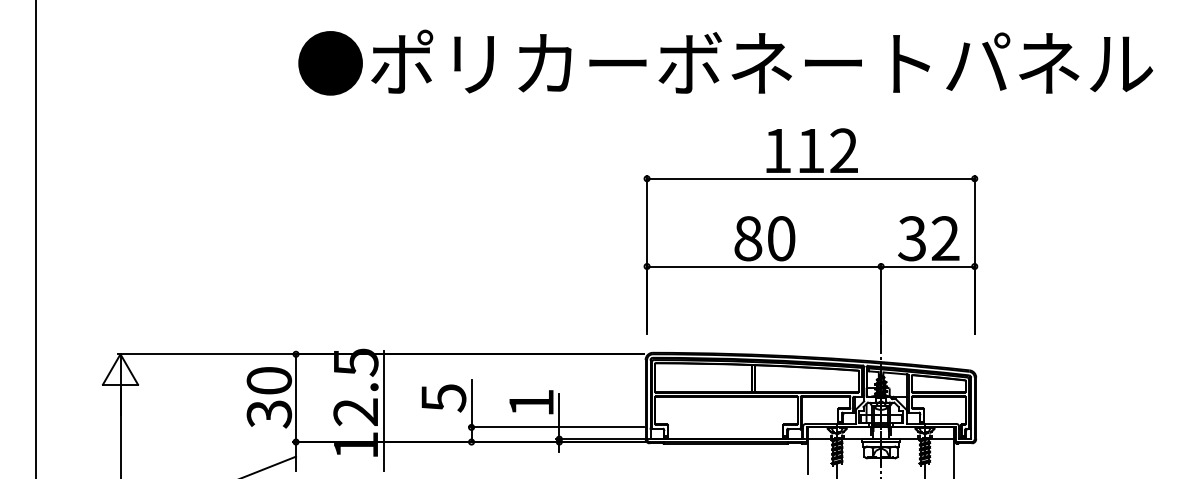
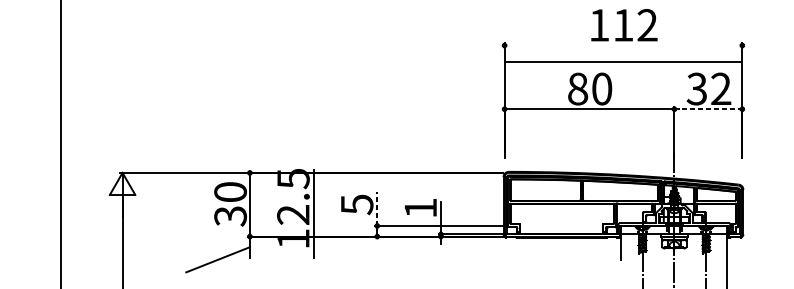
line: (810, 178) -> (623, 61), moved
line: (927, 266) -> (708, 109), solid -> dashed
line: (471, 403) -> (377, 208), solid -> dashed

